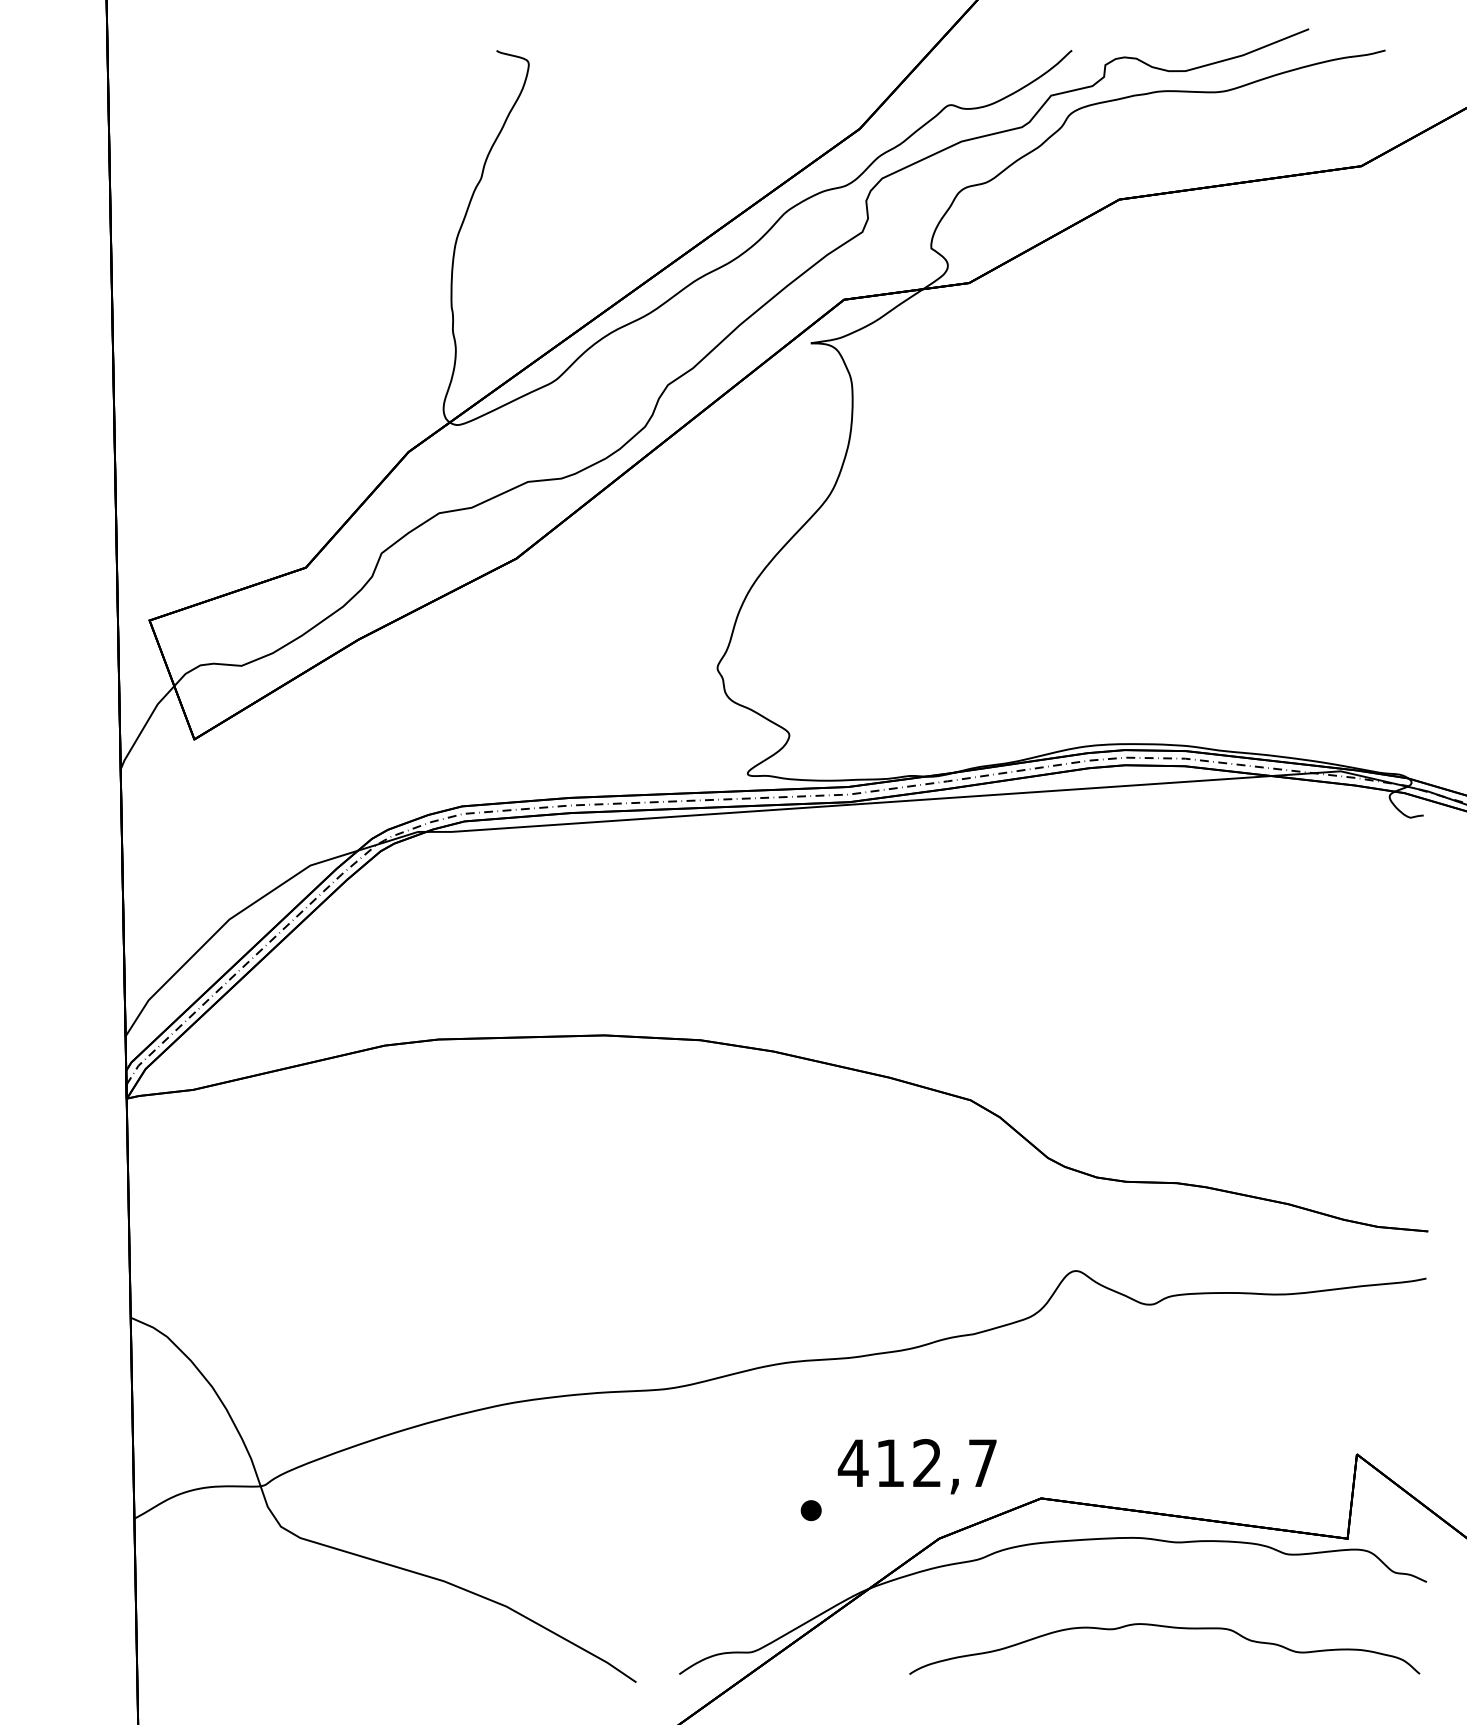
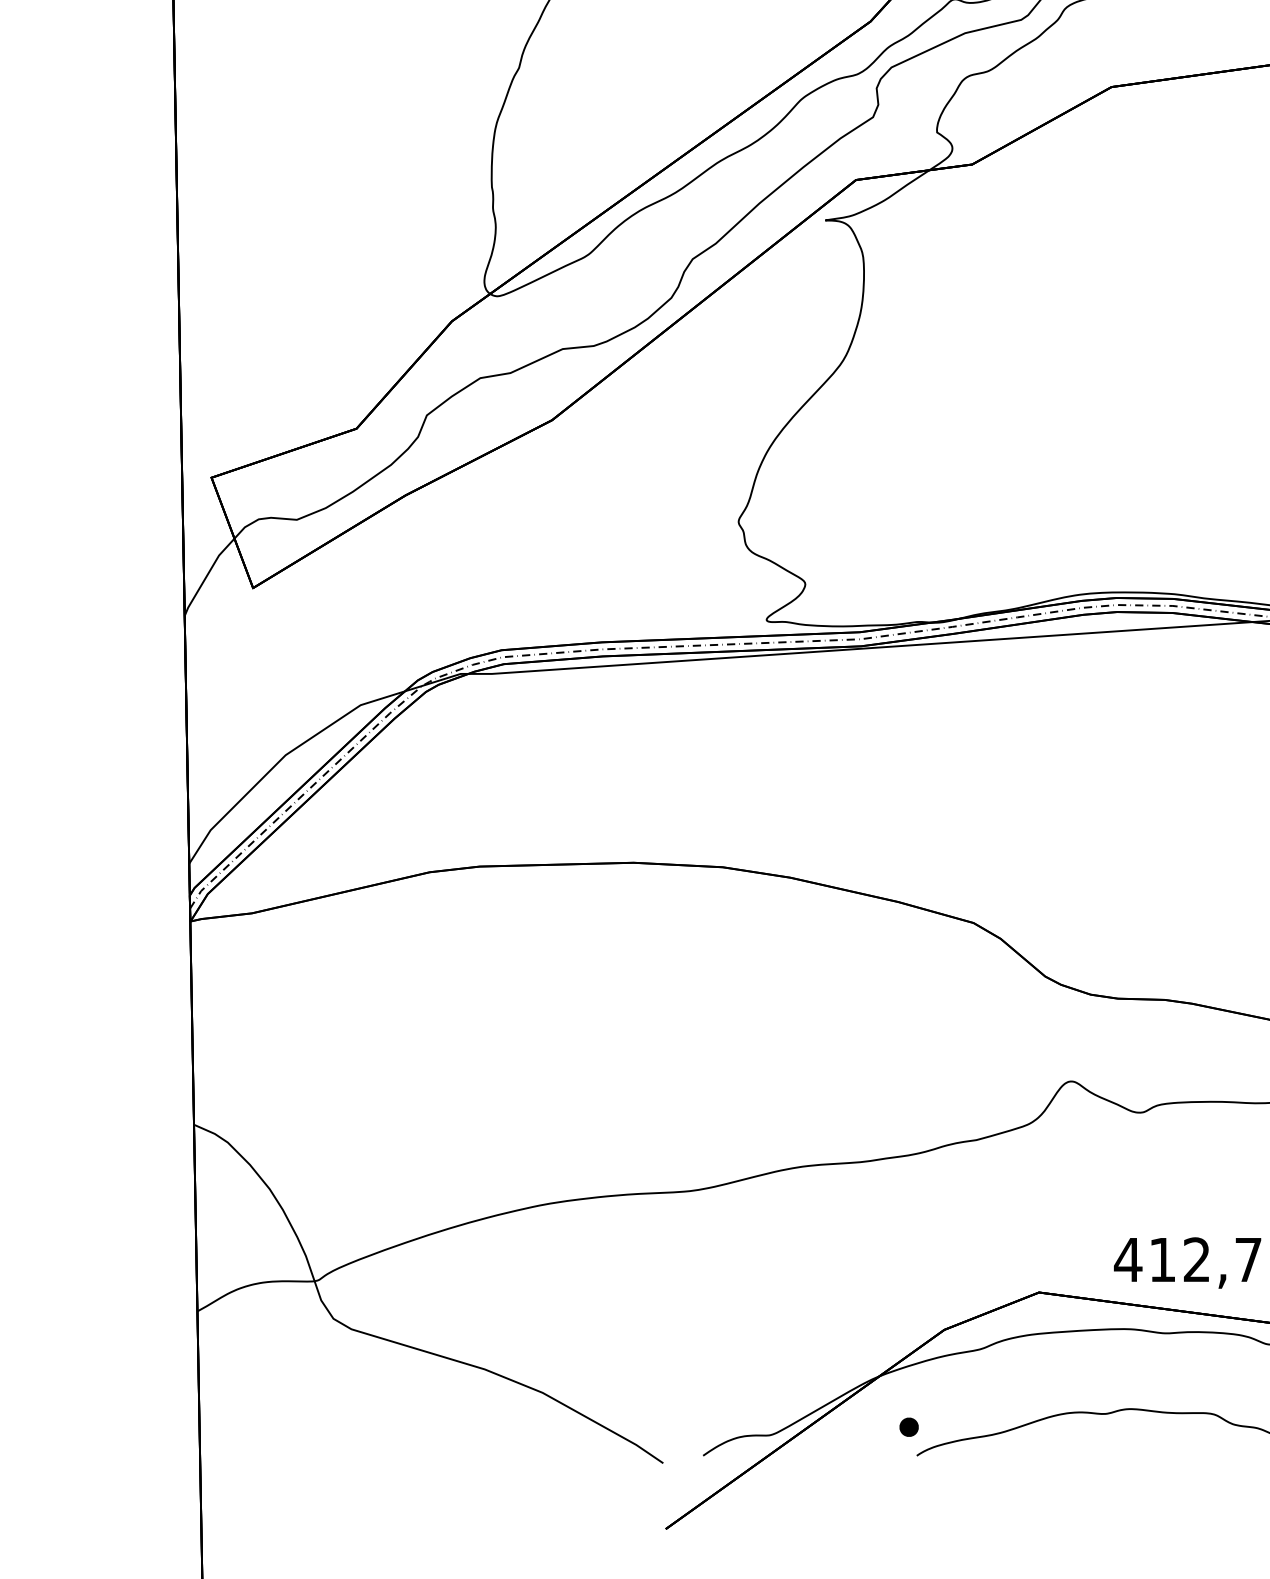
text: (916, 1466) -> (1186, 1262), moved
part: (810, 1510) -> (908, 1427), moved

